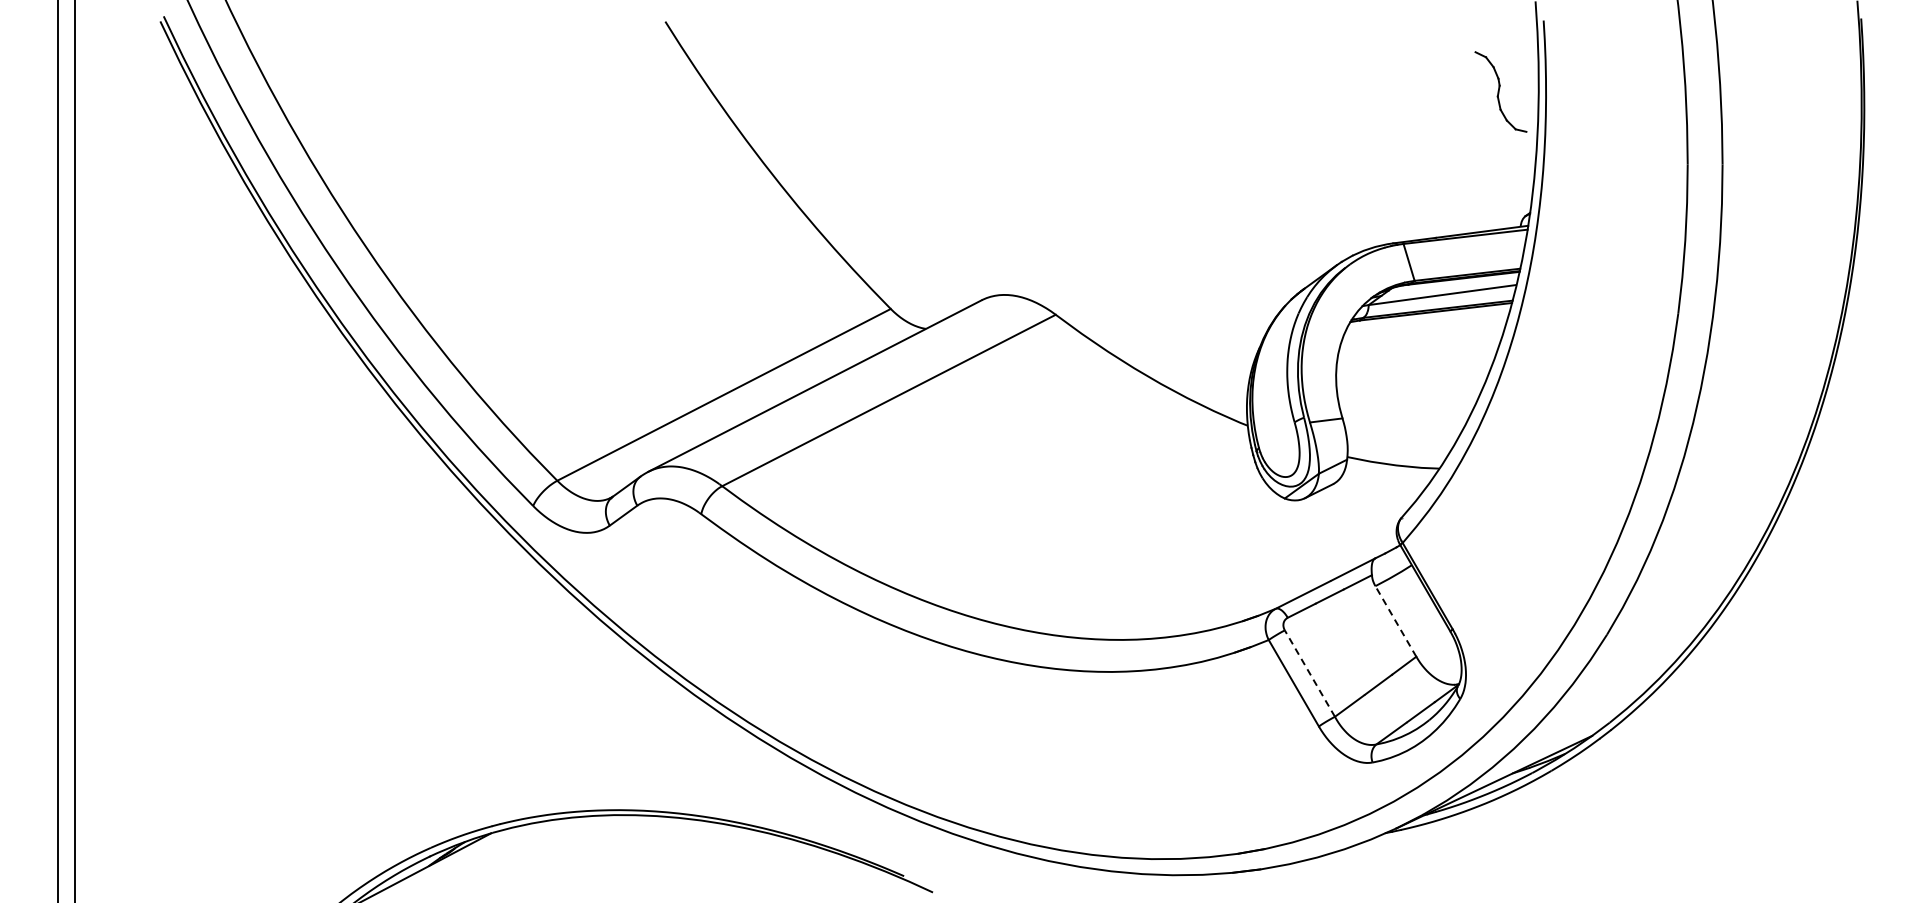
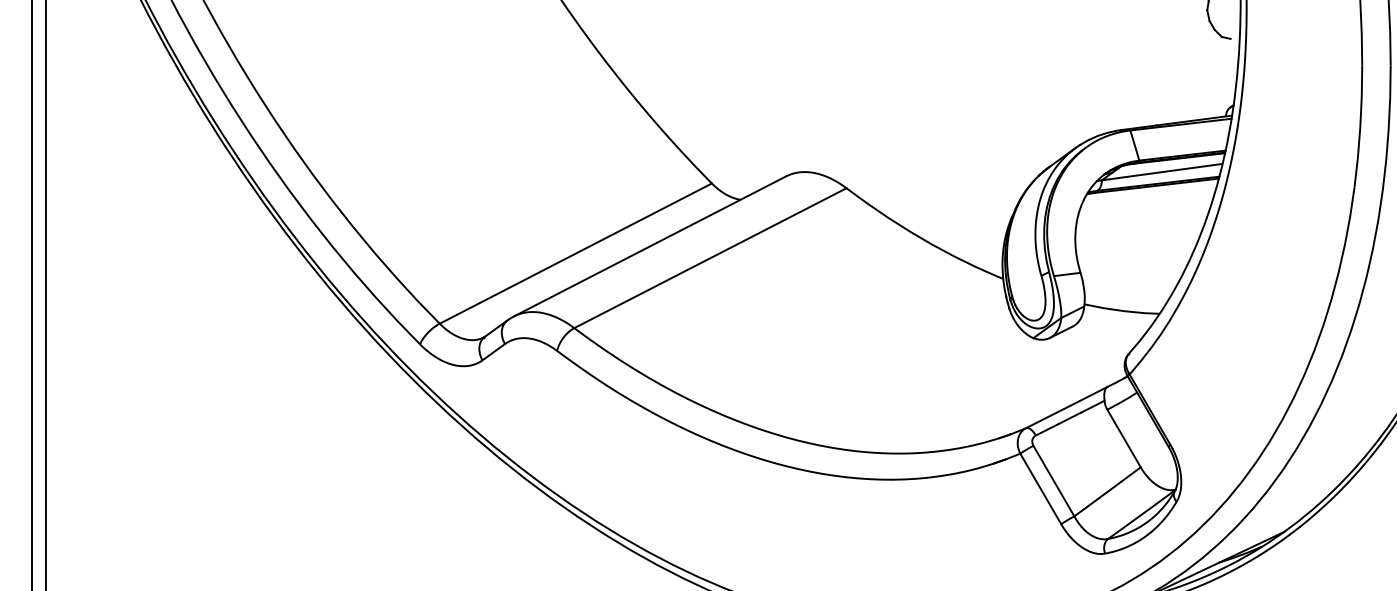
line: (1395, 621) -> (1123, 438), dashed -> solid
line: (1309, 673) -> (1053, 480), dashed -> solid

